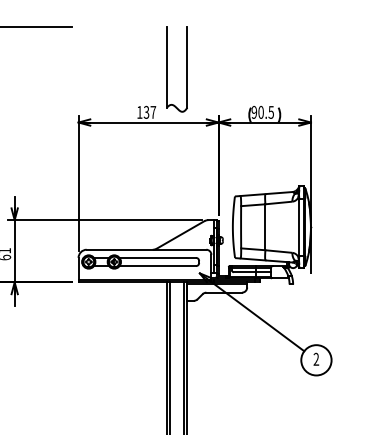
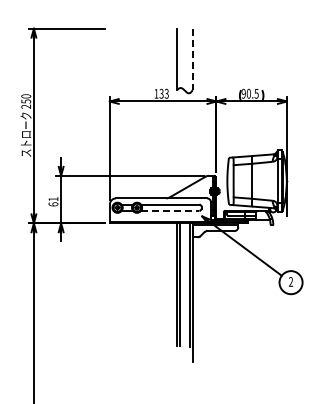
line: (187, 67) -> (192, 59), solid -> dashed
text: (152, 112) -> (166, 93), 137 -> 133
line: (158, 265) -> (170, 210), solid -> dashed

